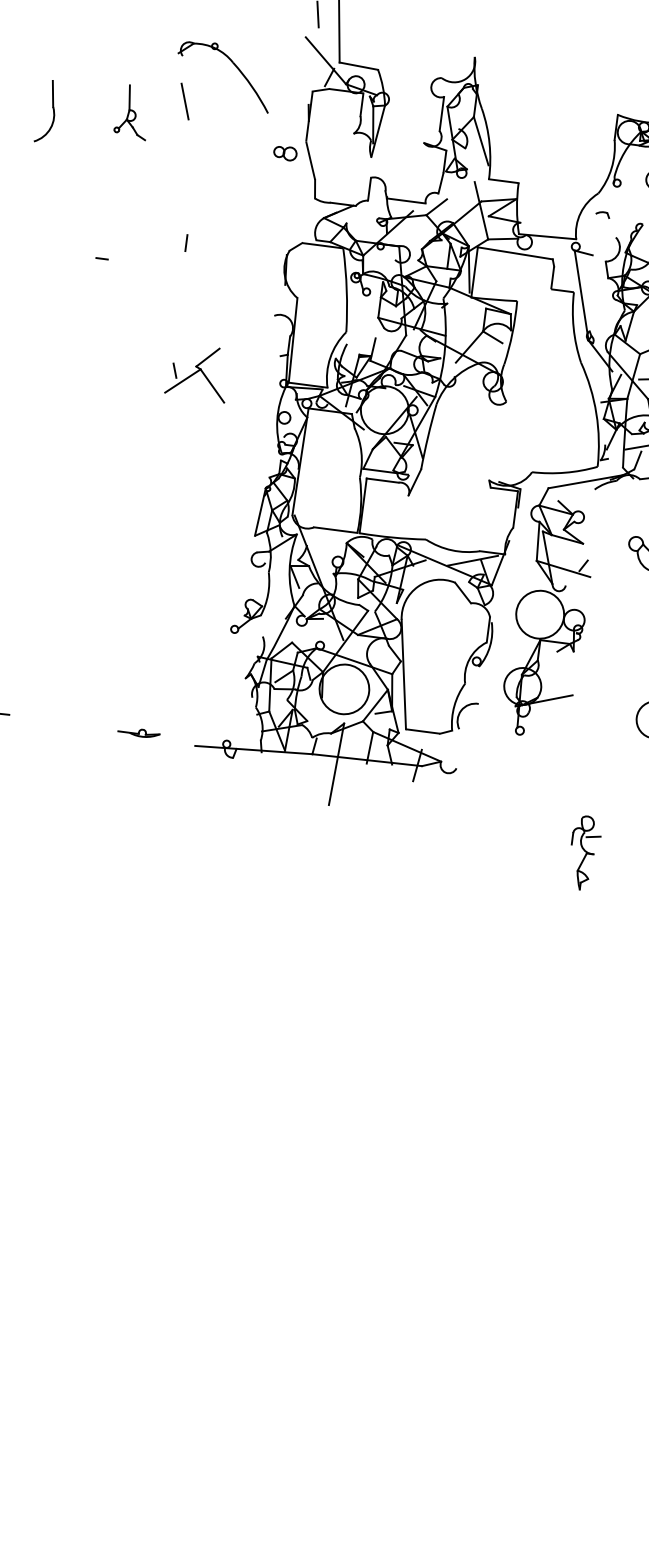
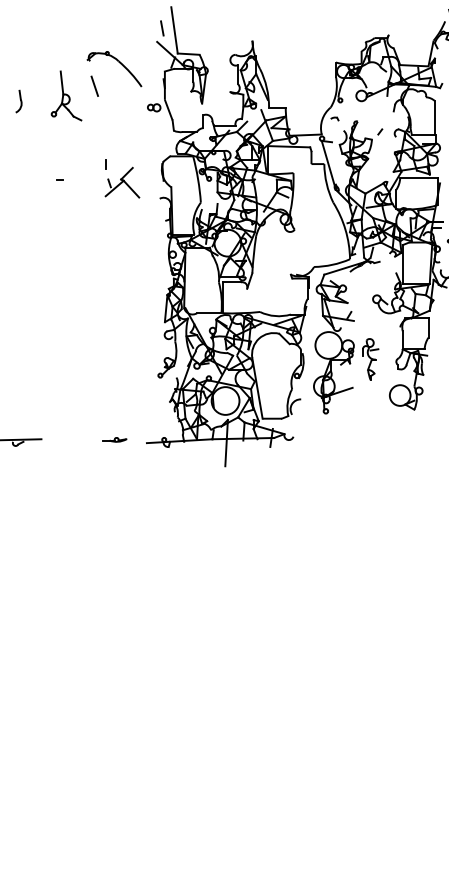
part: (46, 110) -> (18, 101), size x0.62
part: (132, 111) -> (66, 95), size x1.67
part: (198, 372) -> (122, 182), moved
part: (584, 853) -> (370, 359), moved

